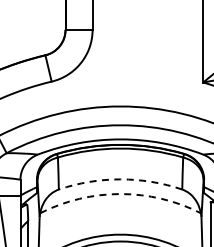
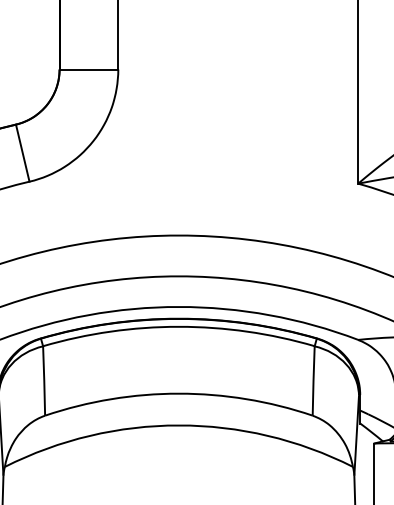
arc: (120, 179) -> (178, 393), dashed -> solid
arc: (120, 194) -> (178, 426), dashed -> solid

